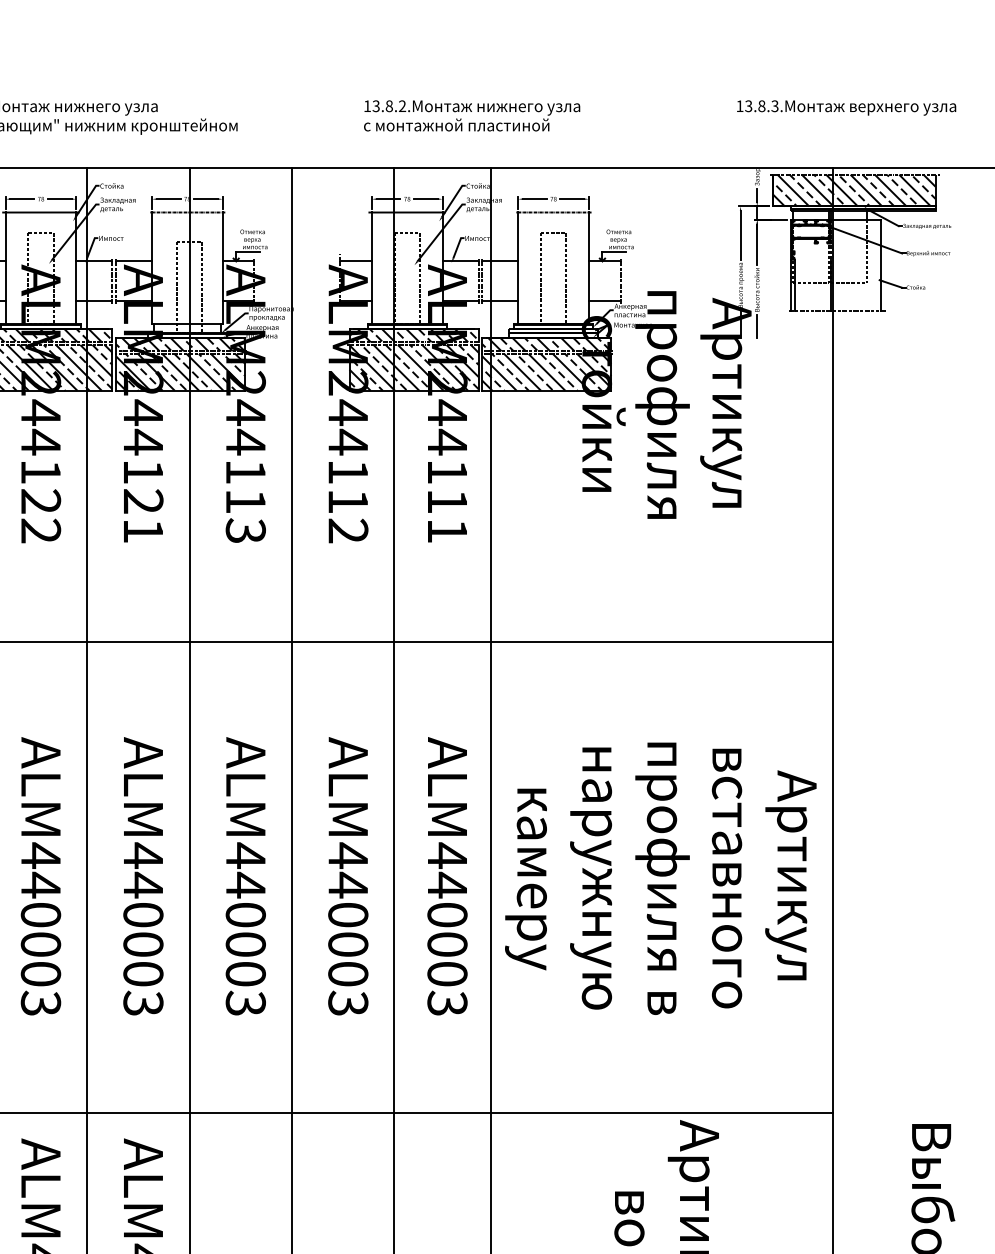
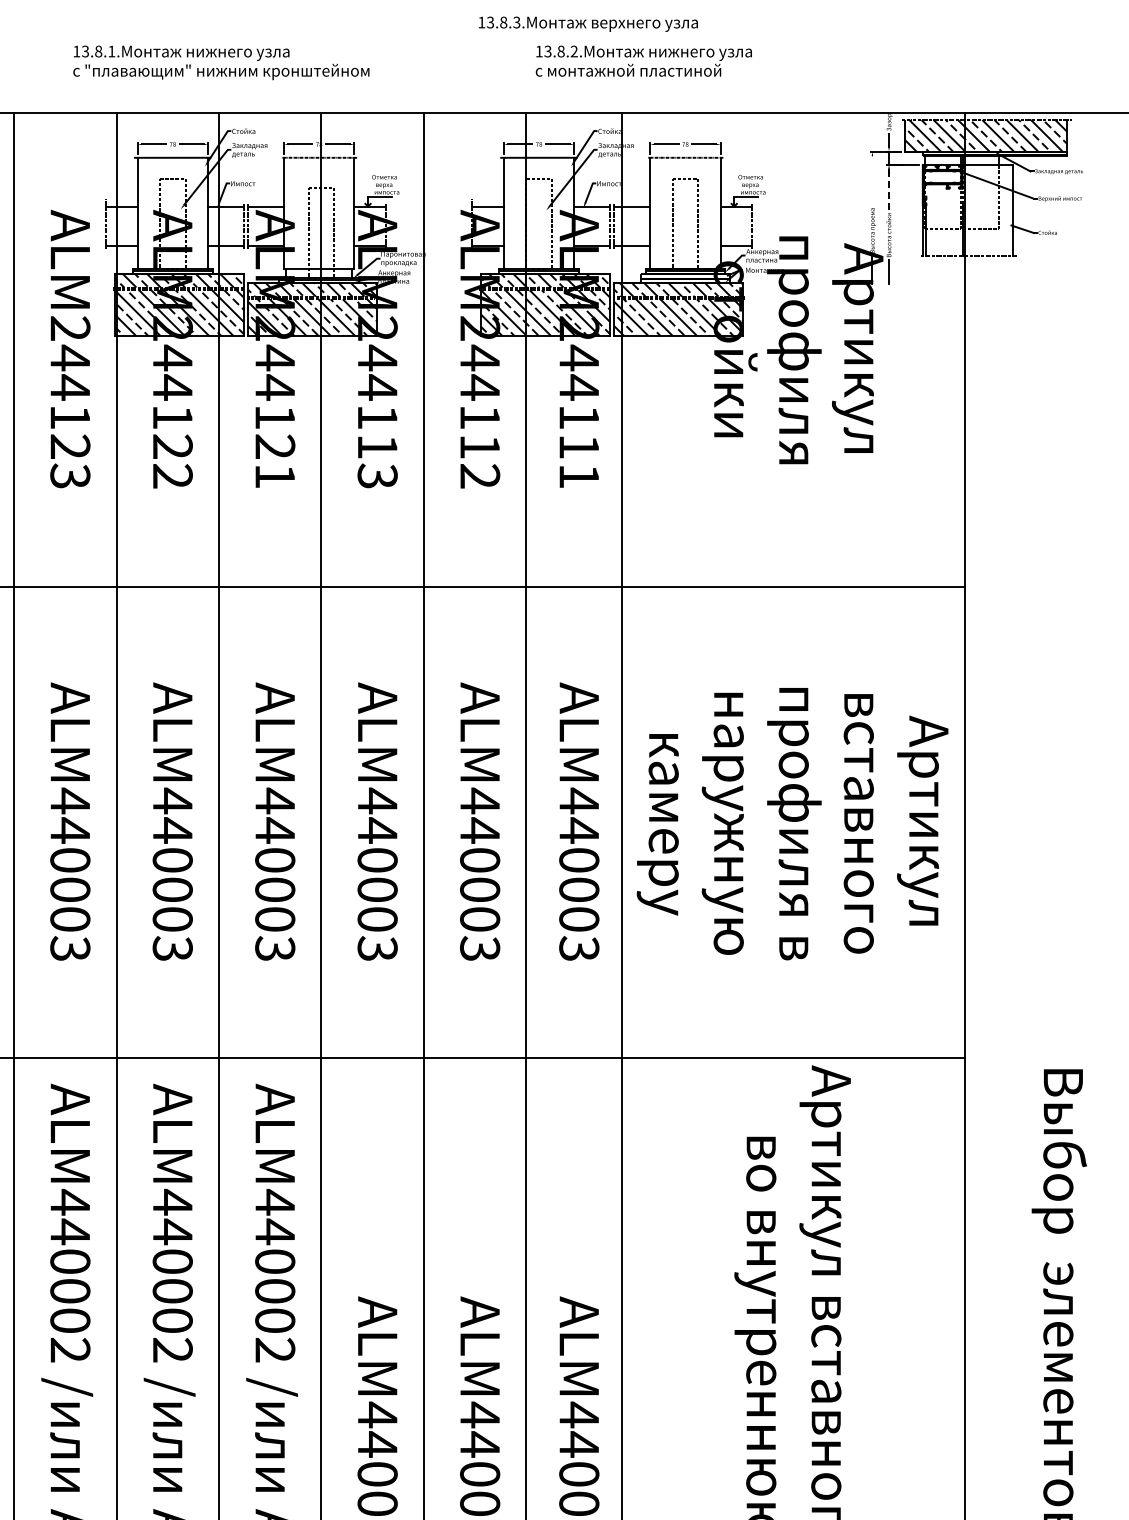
text: (846, 107) -> (588, 23), moved
text: (471, 115) -> (643, 60), moved
line: (740, 235) -> (872, 180), removed
line: (757, 245) -> (889, 190), solid -> dashed

